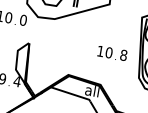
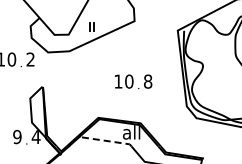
text: (23, 20) -> (30, 59), 0 -> 2
text: (112, 53) -> (133, 81), moved
line: (71, 93) -> (106, 140), solid -> dashed

